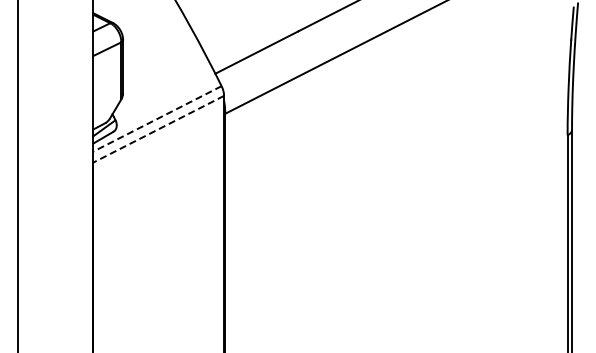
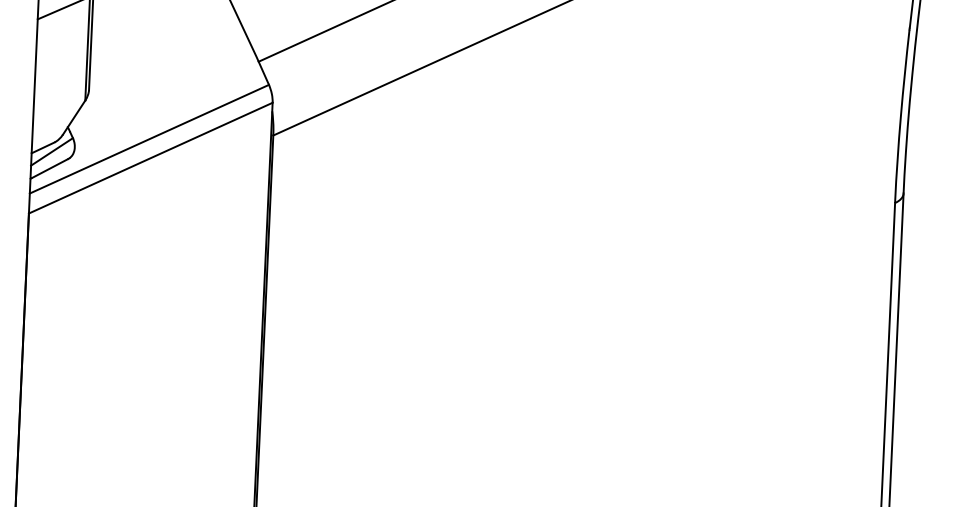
line: (157, 119) -> (149, 140), dashed -> solid
line: (158, 129) -> (150, 158), dashed -> solid

